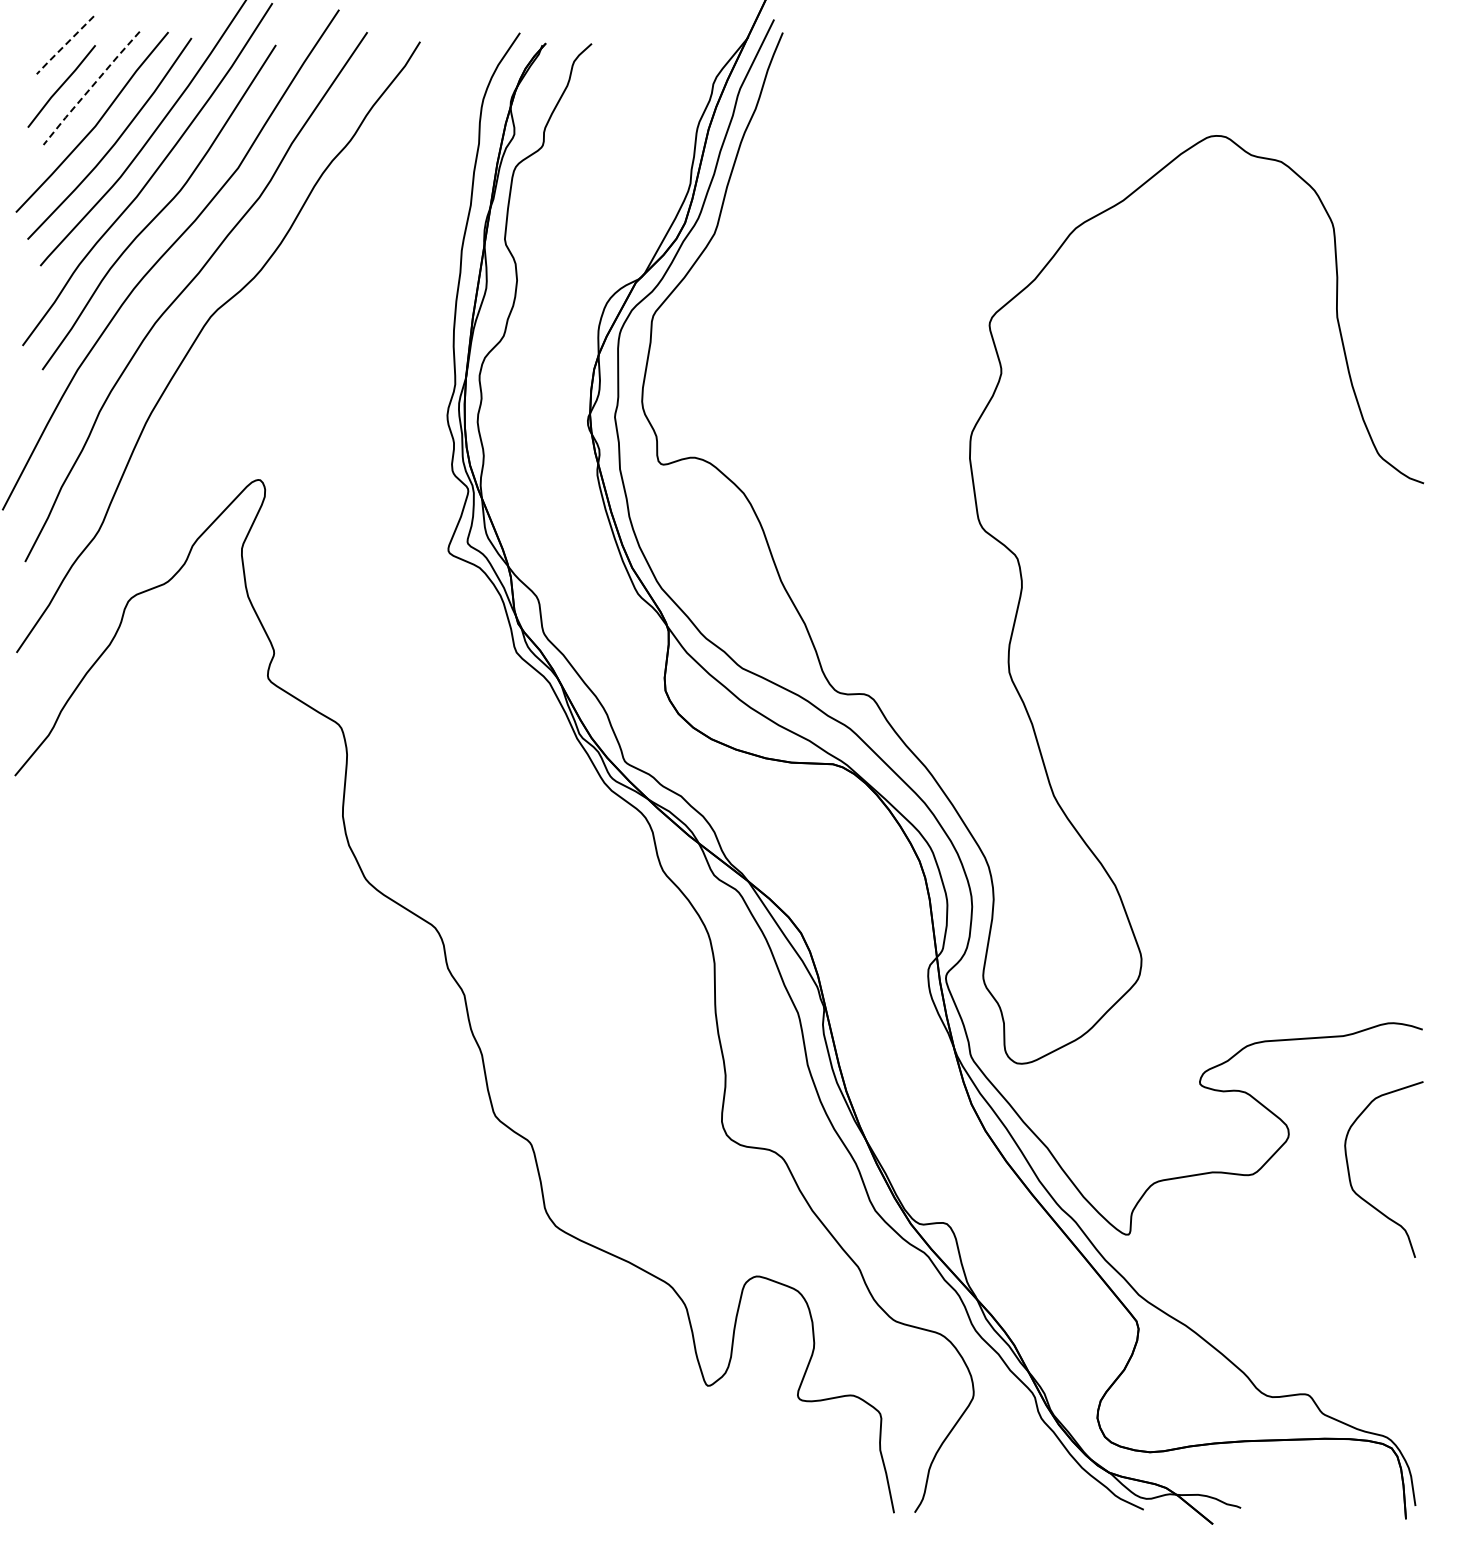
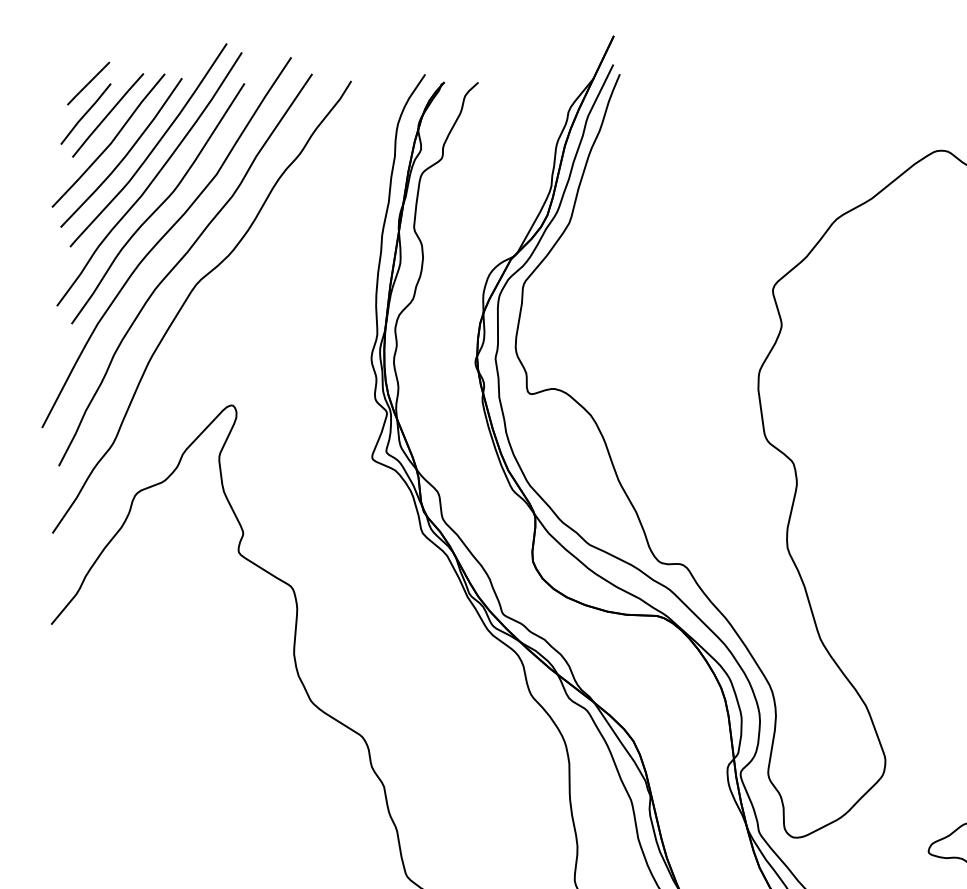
line: (64, 45) -> (88, 83), dashed -> solid
line: (90, 88) -> (107, 115), dashed -> solid

